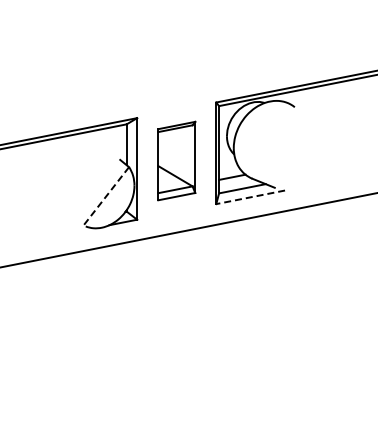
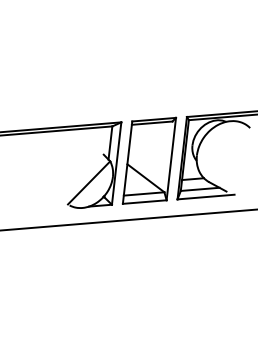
part: (176, 160) -> (149, 160), size x1.43
line: (106, 196) -> (89, 183), dashed -> solid
line: (250, 197) -> (205, 197), dashed -> solid

